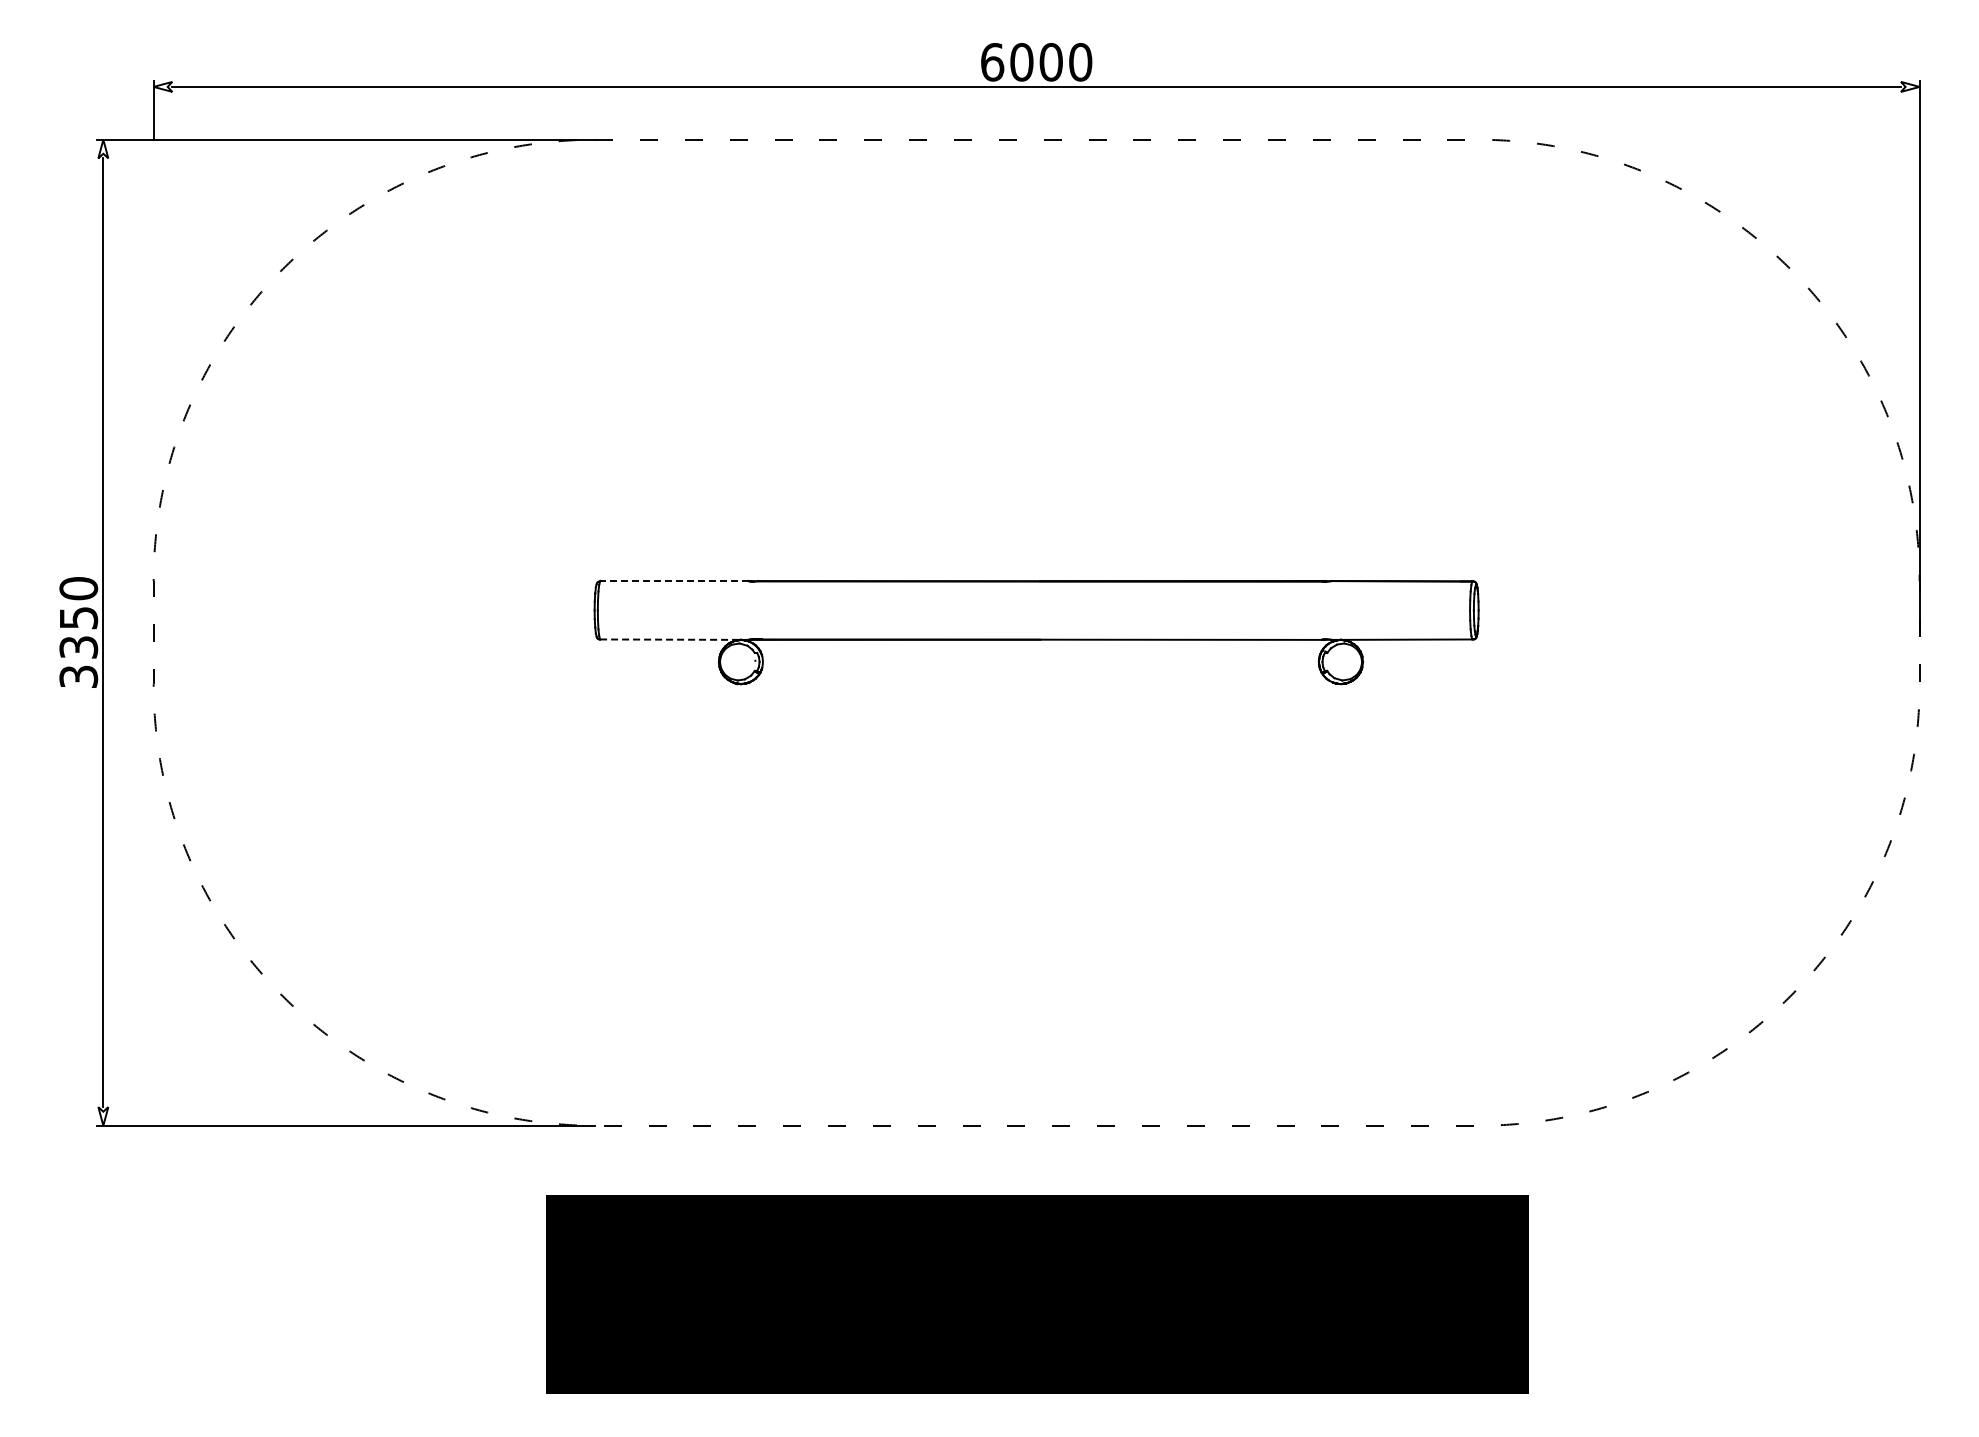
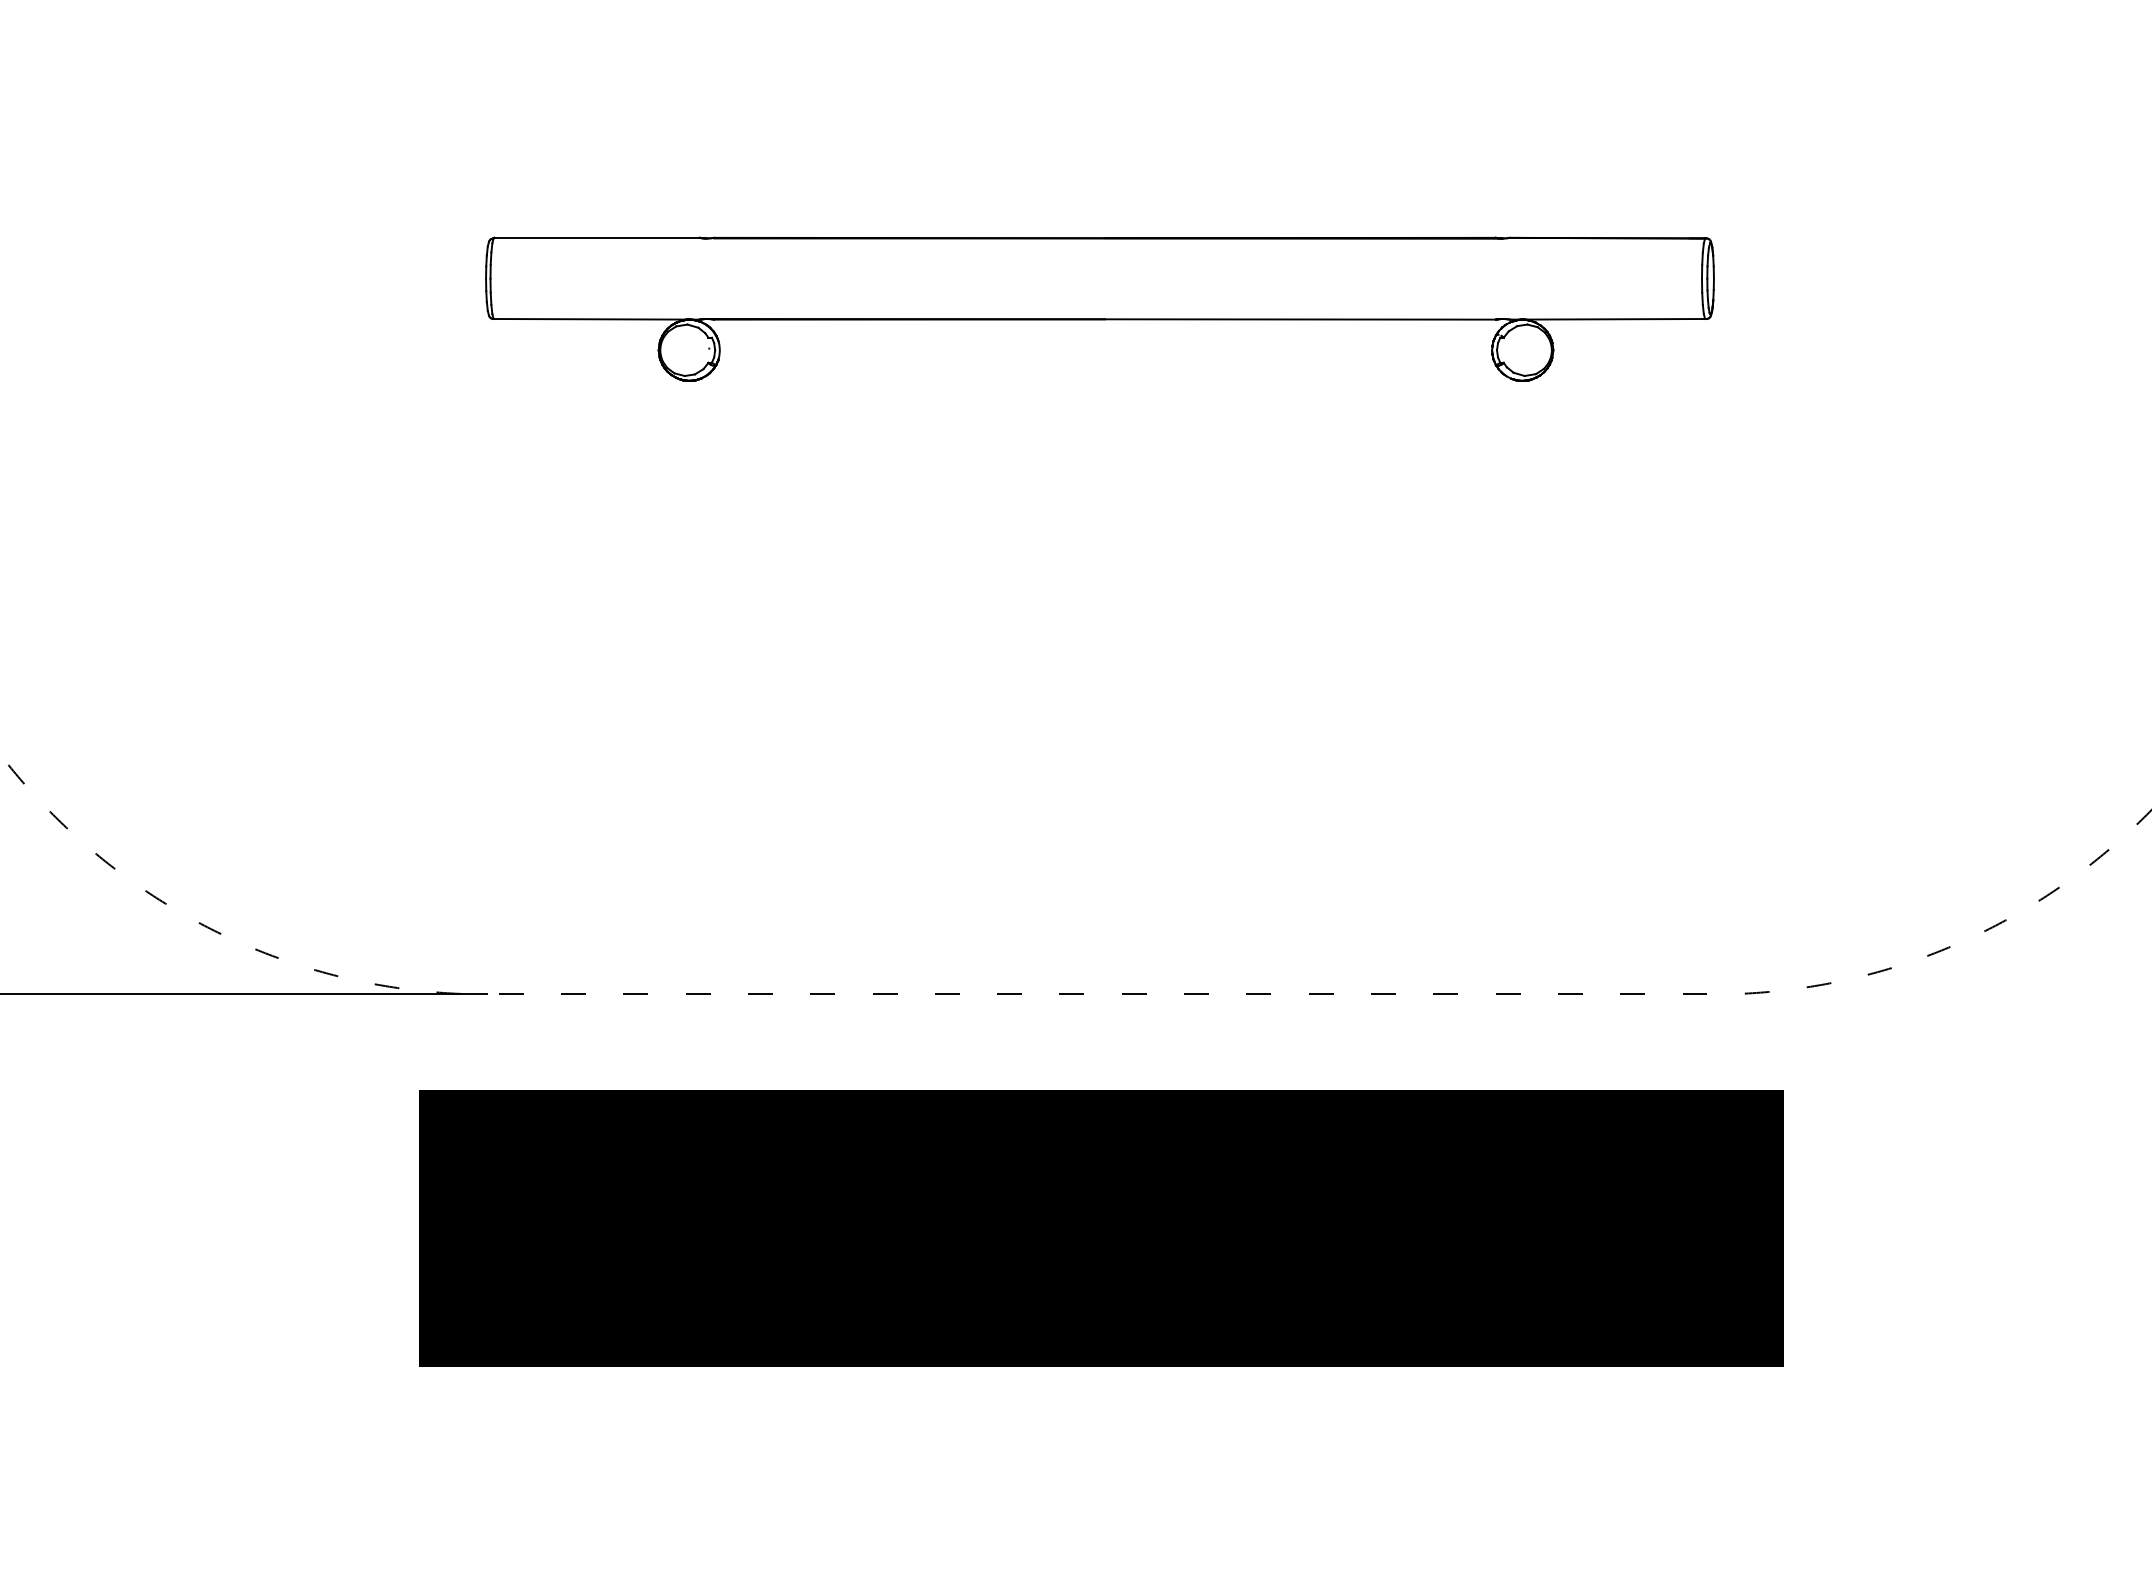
line: (674, 581) -> (596, 238), dashed -> solid
line: (674, 639) -> (596, 319), dashed -> solid

